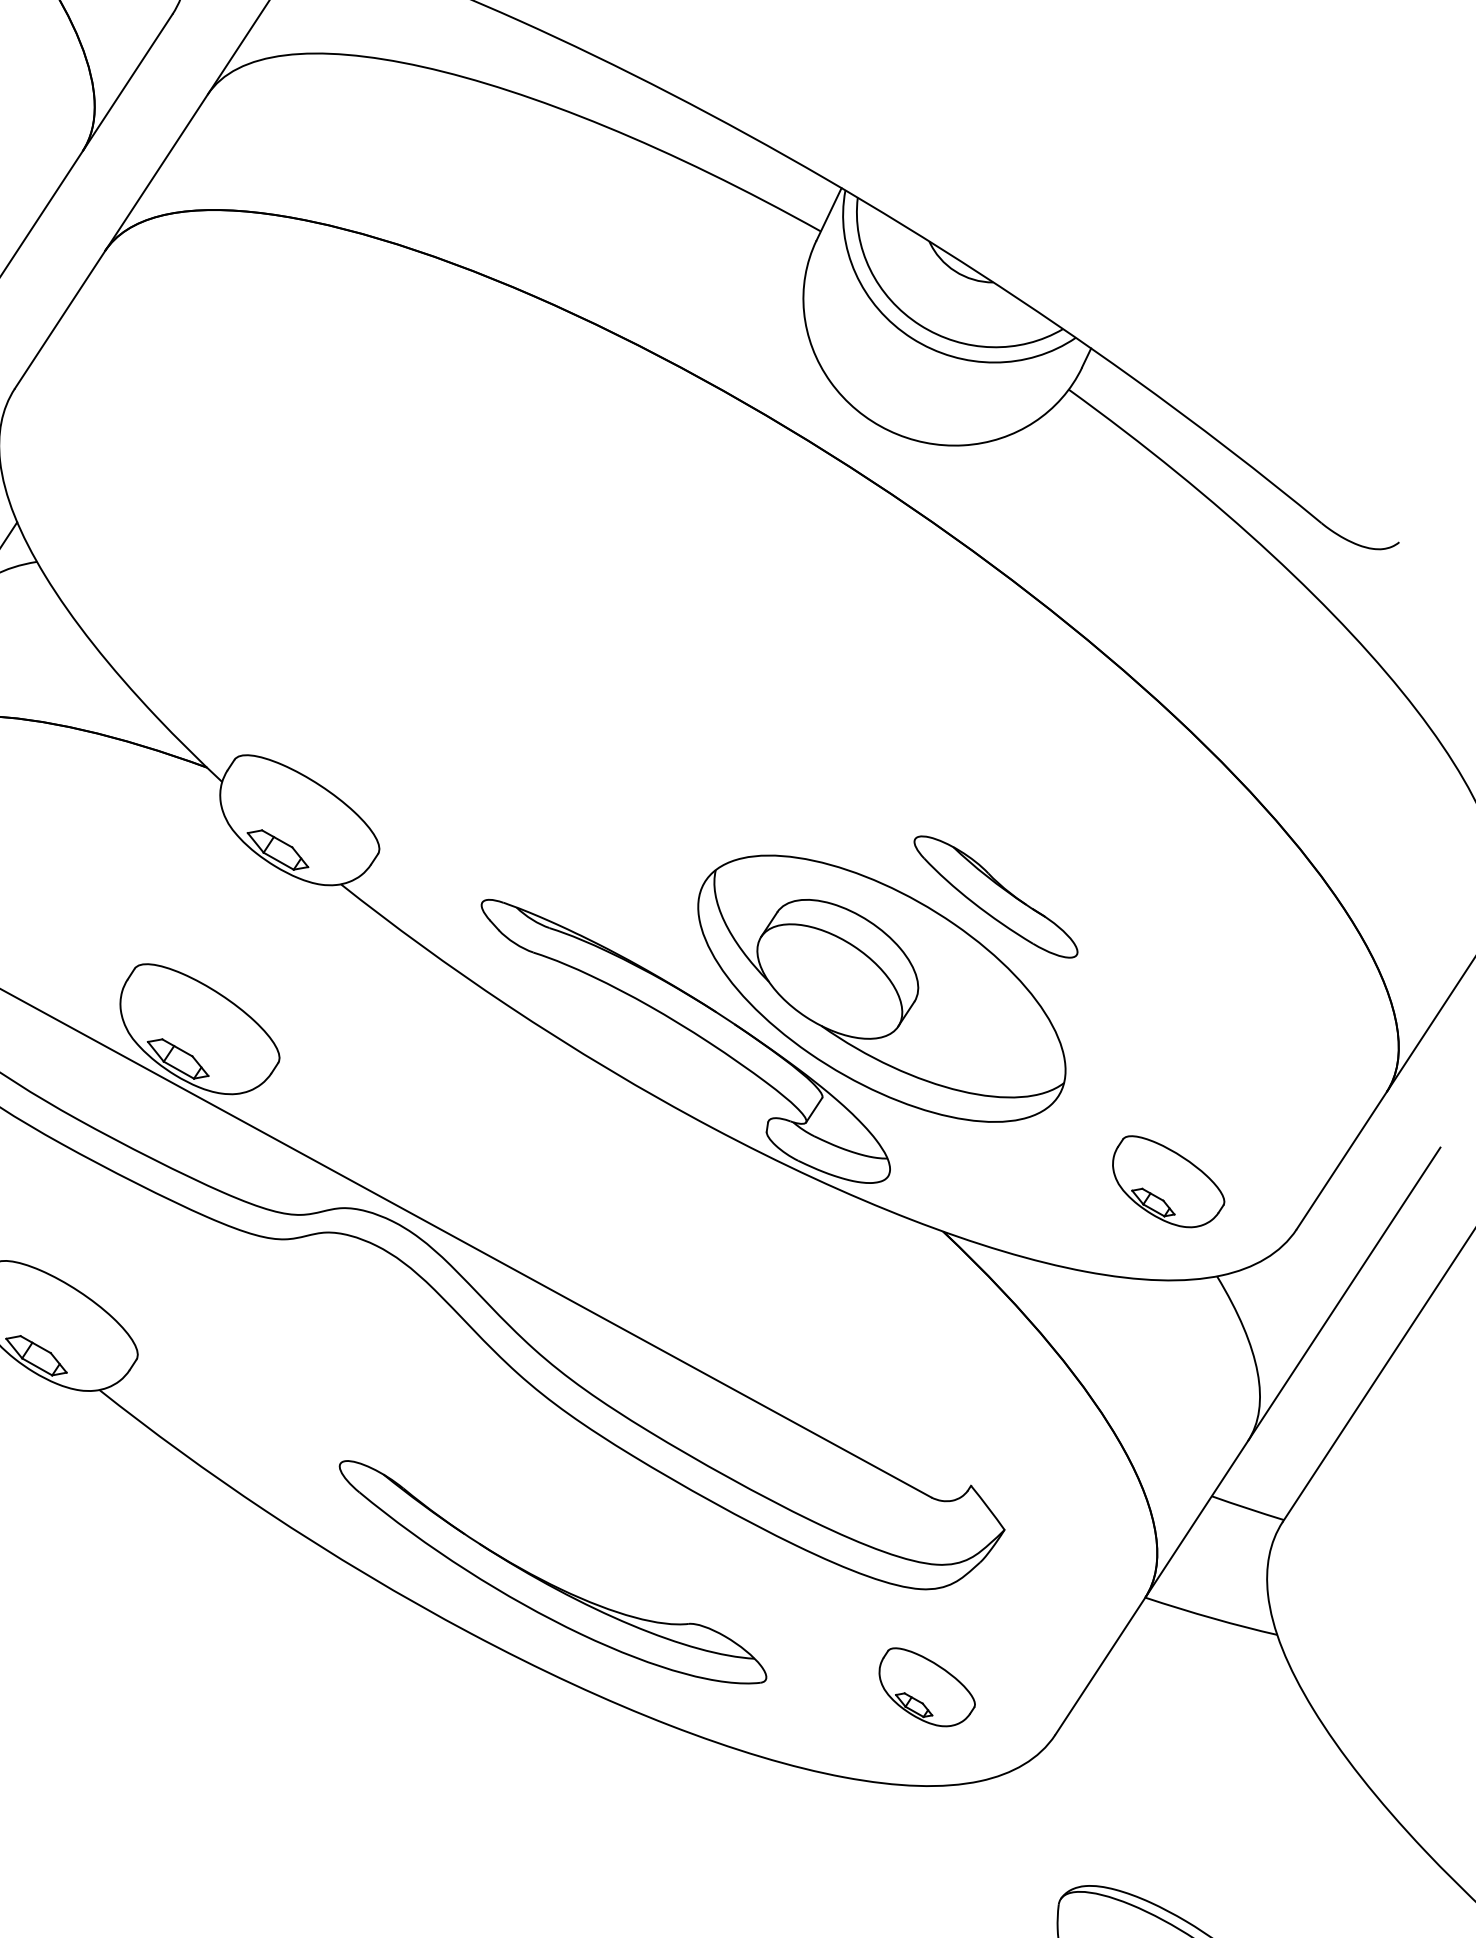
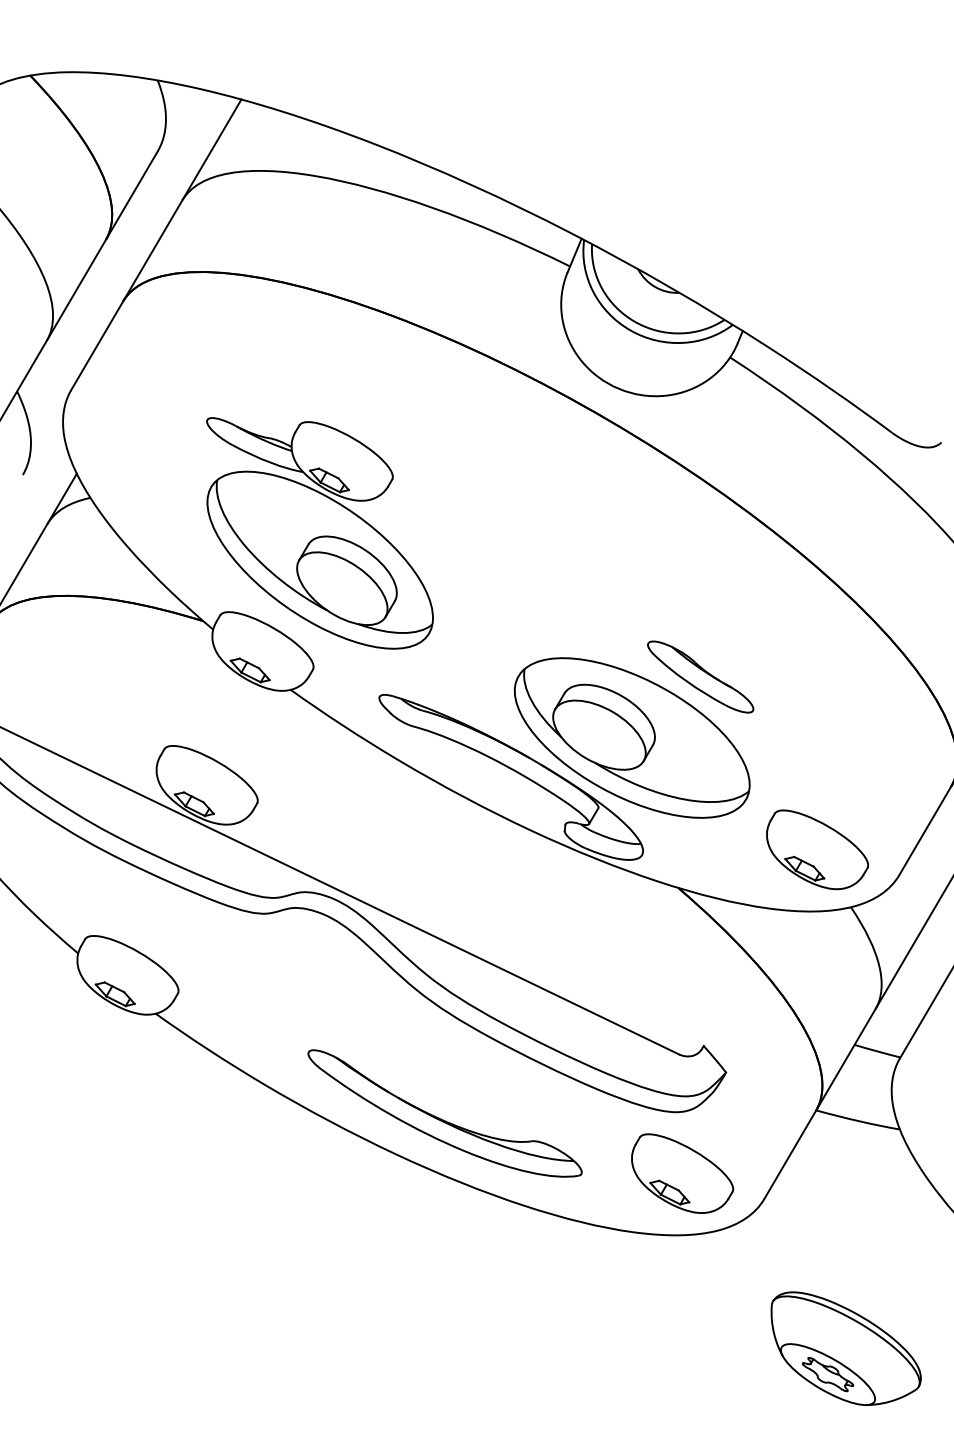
part: (399, 637) -> (319, 533), added
part: (1168, 1181) -> (817, 849), size x1.43
part: (926, 1687) -> (682, 1173), size x1.67

